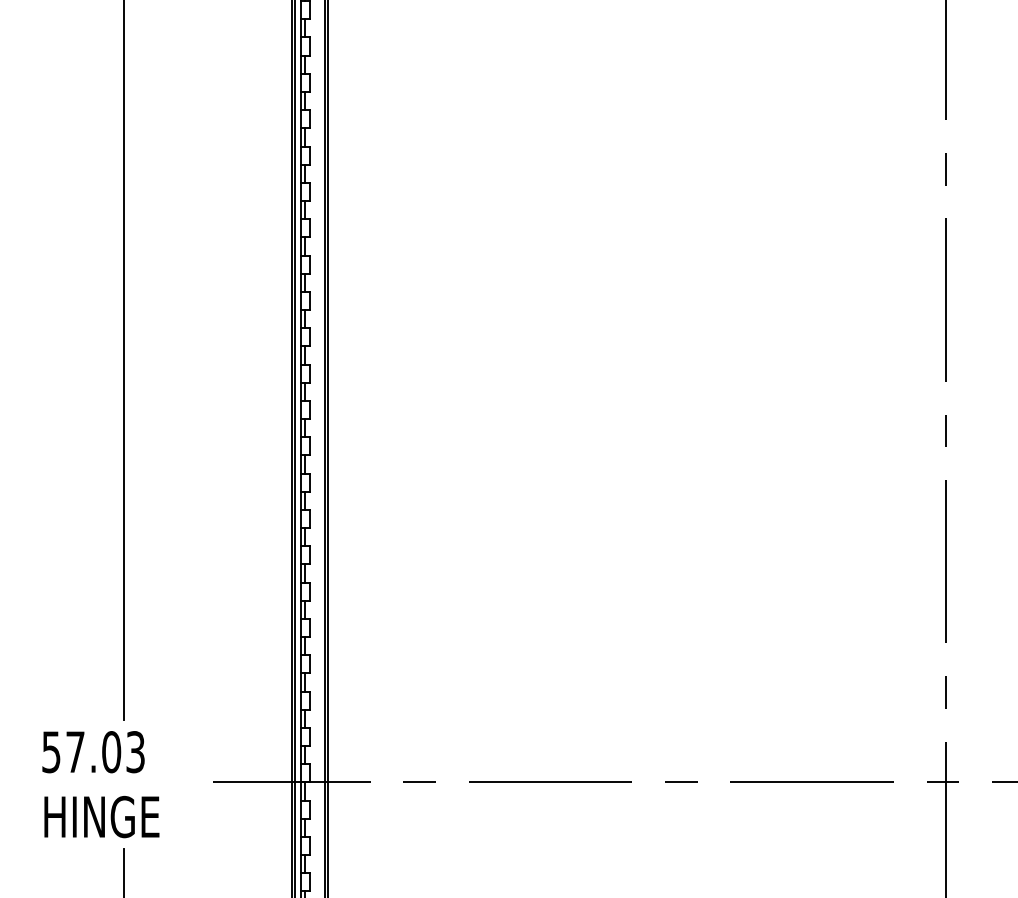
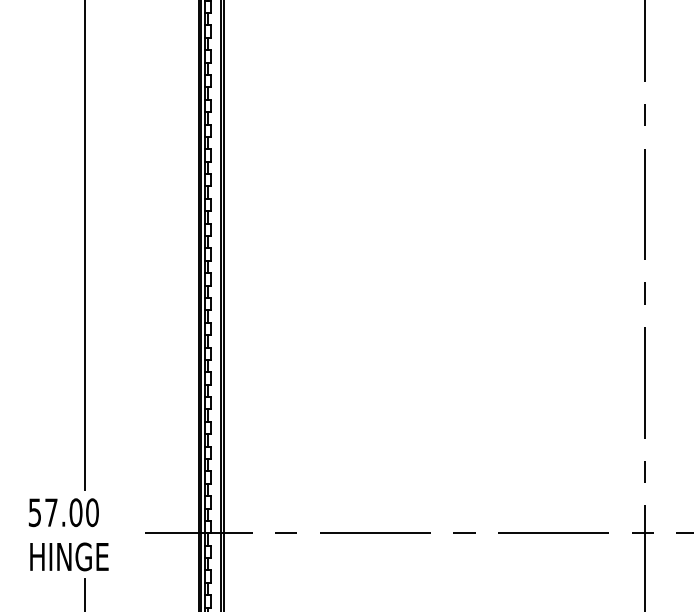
text: (135, 751) -> (92, 512), 57.03 -> 57.00

